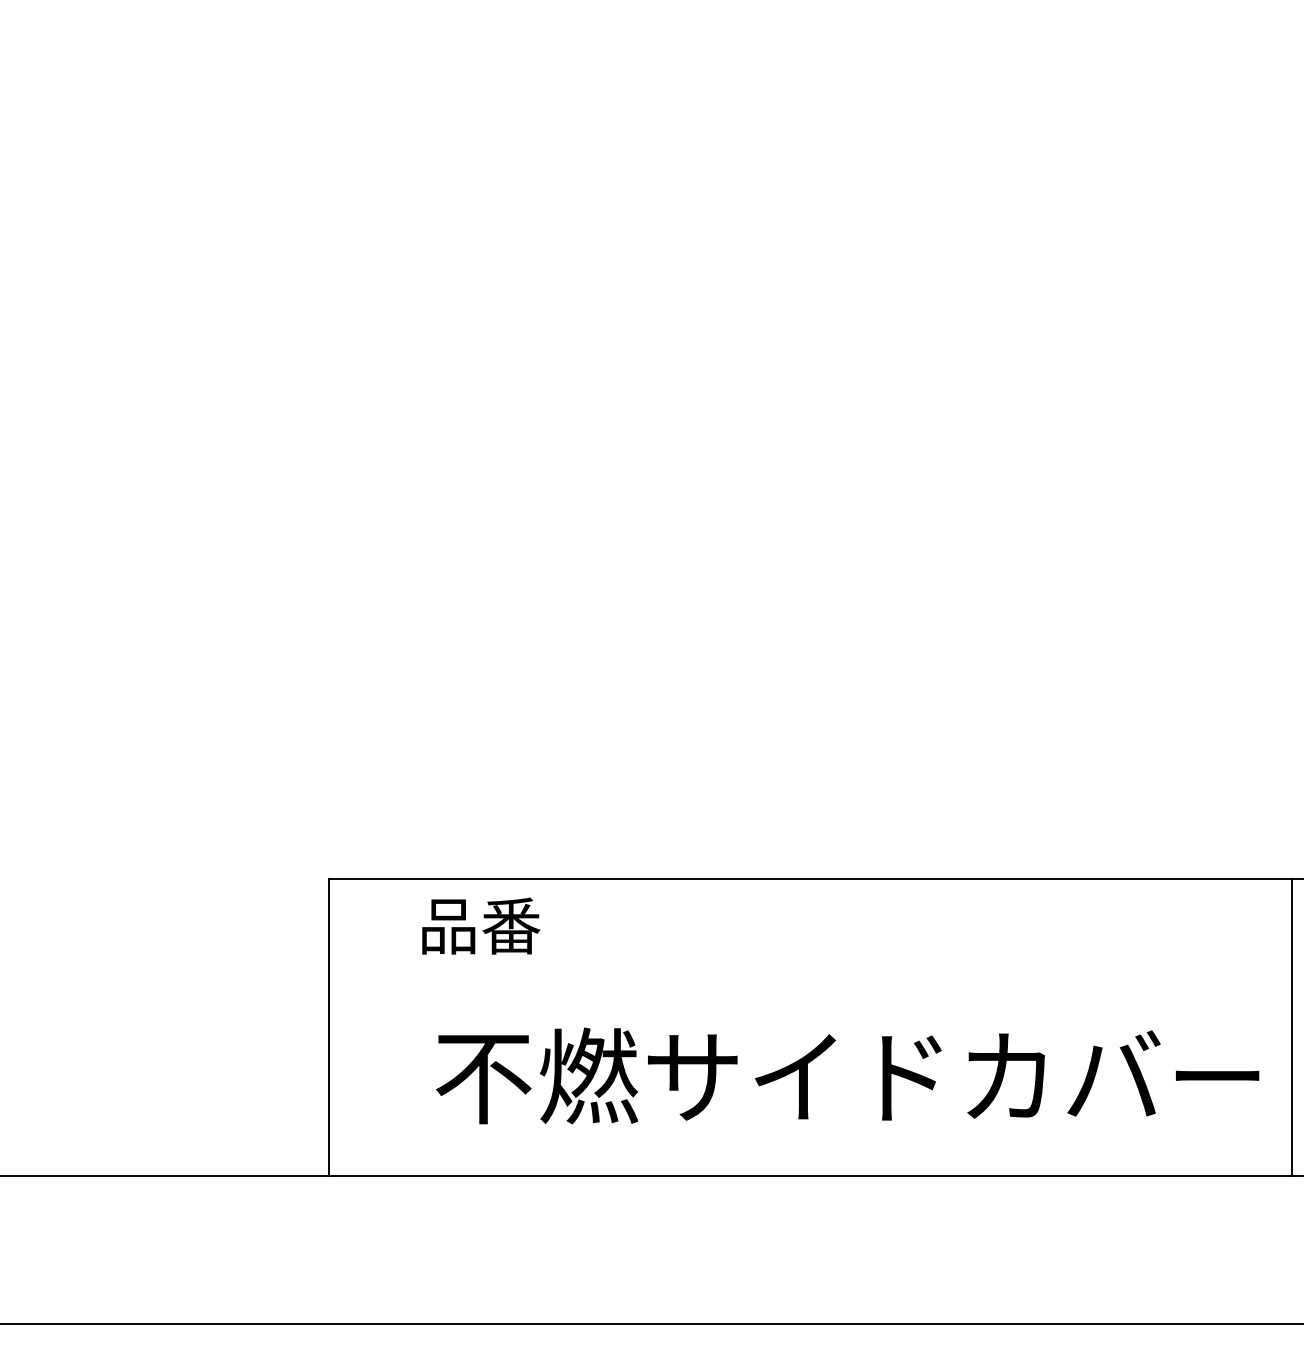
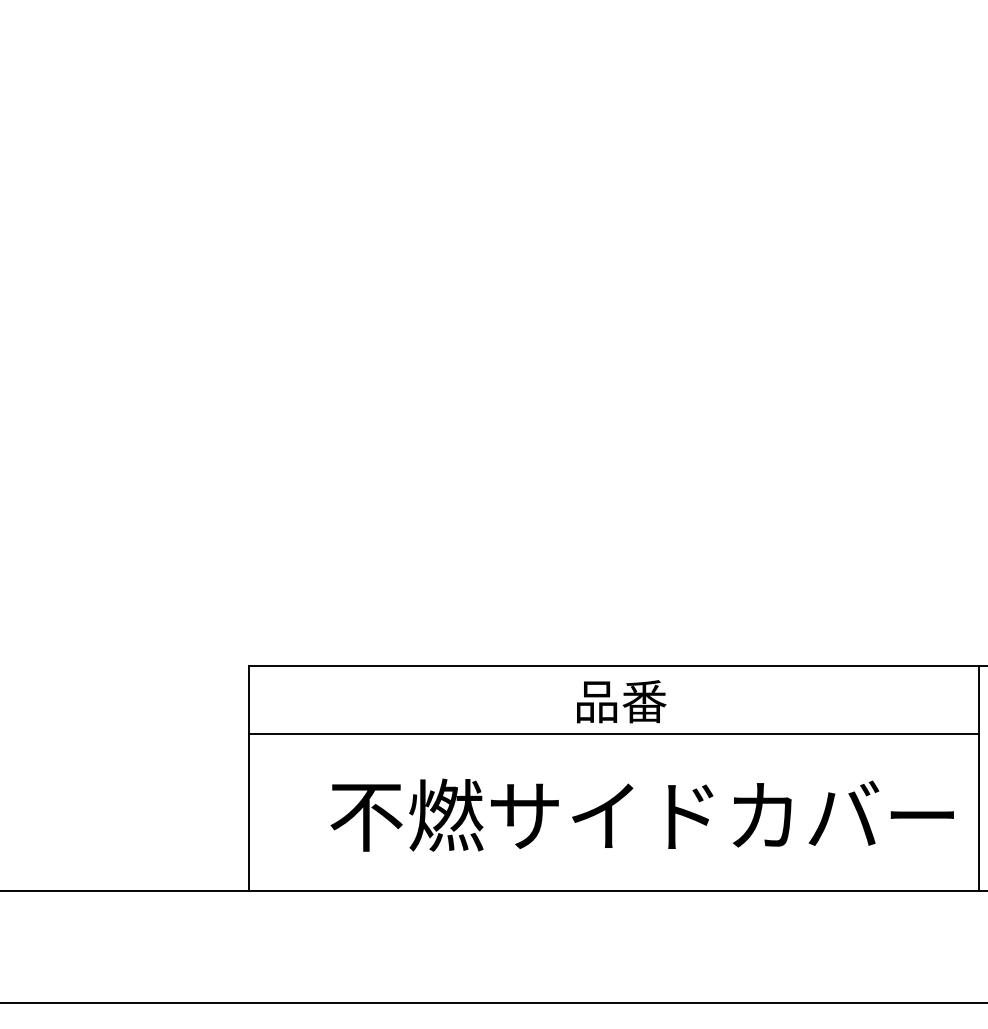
text: (481, 925) -> (621, 701), moved
line: (811, 968) -> (614, 733), added

